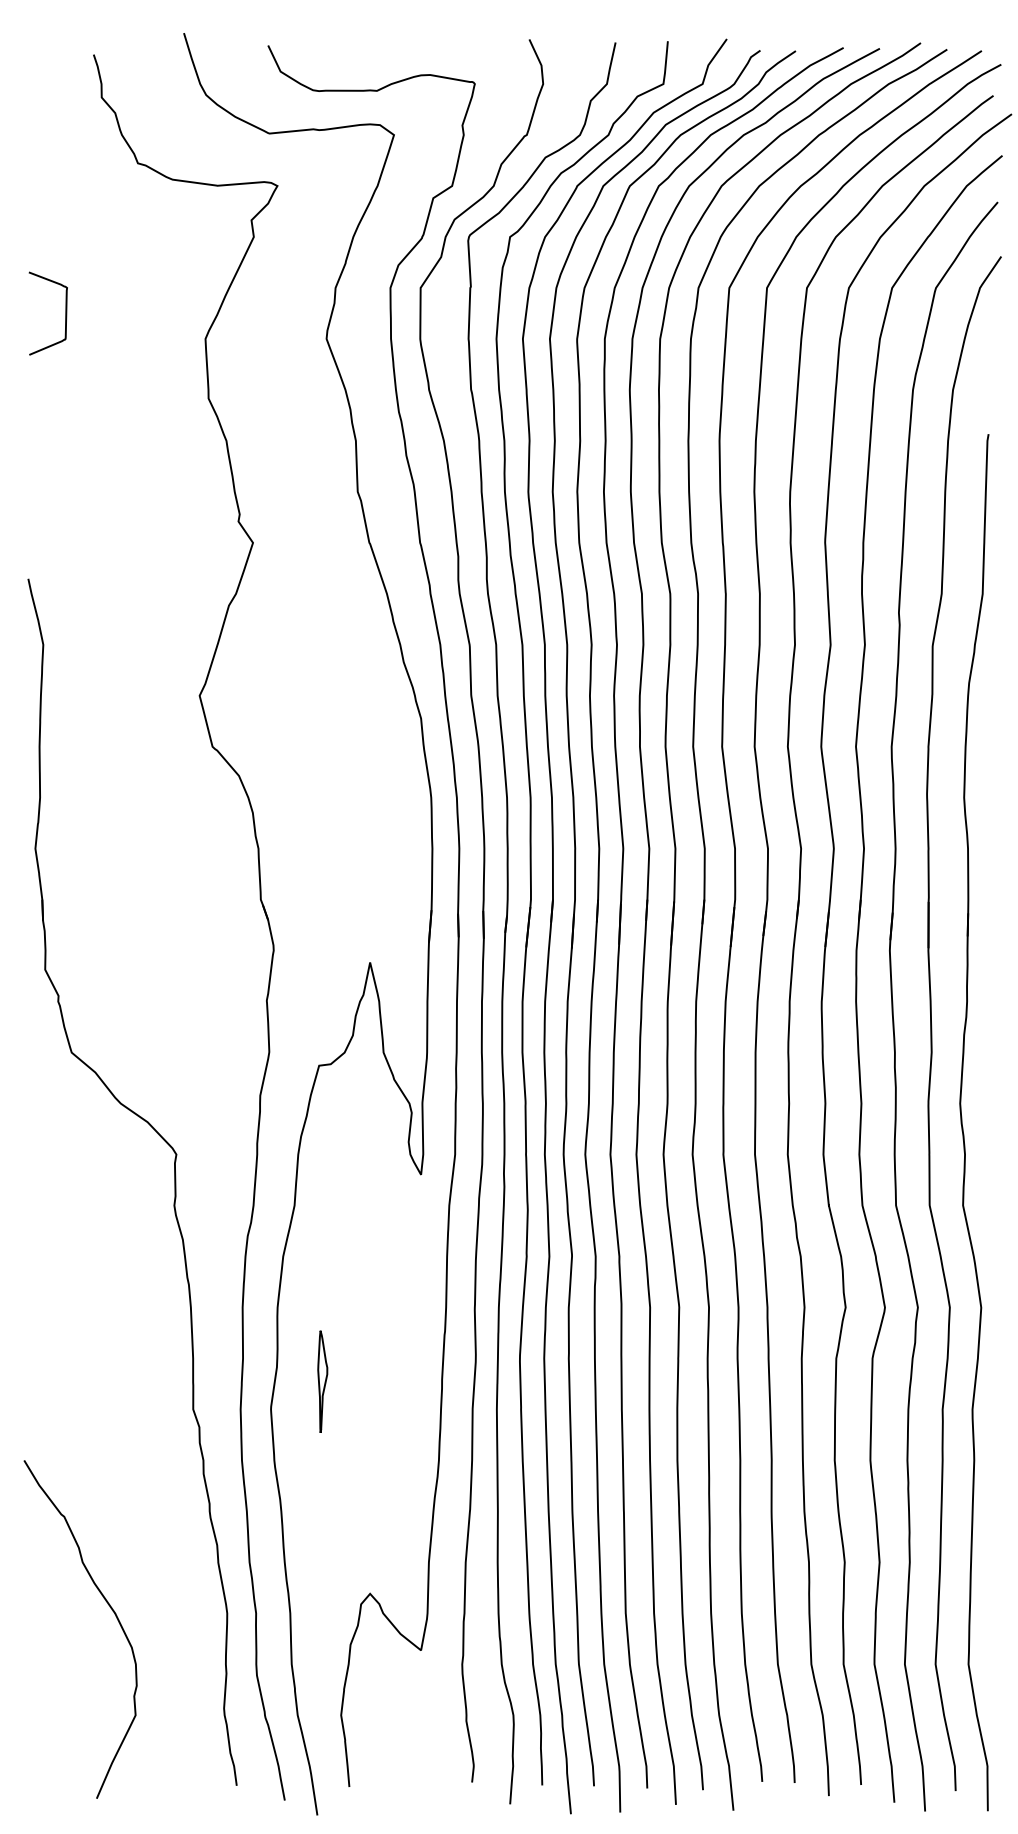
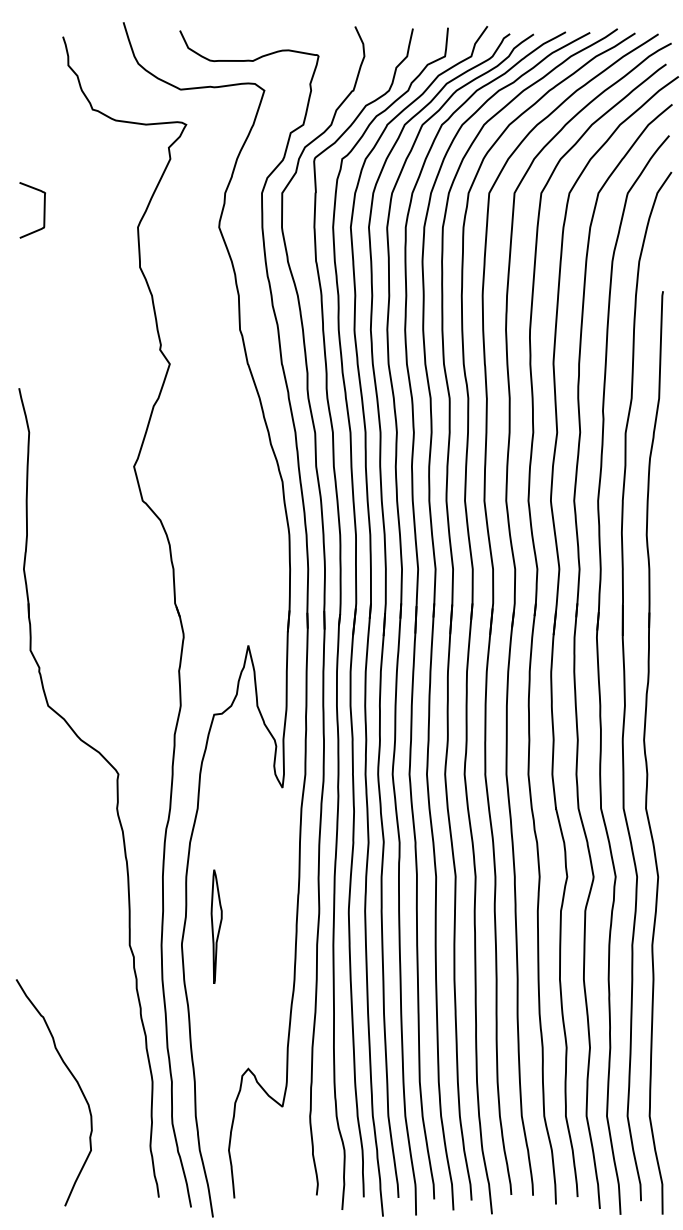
part: (322, 1381) -> (216, 926), size x1.67

